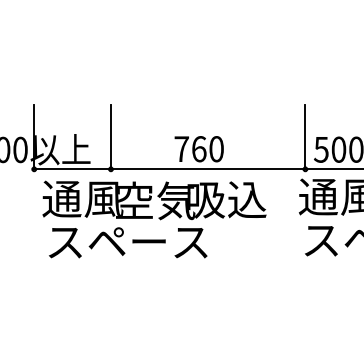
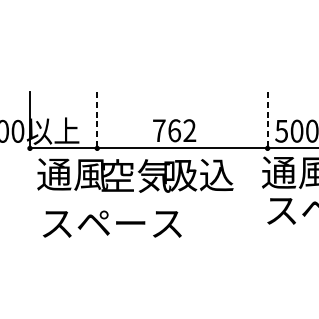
line: (110, 137) -> (96, 120), solid -> dashed
line: (305, 137) -> (267, 120), solid -> dashed
text: (216, 149) -> (189, 131), 760 -> 762
text: (128, 242) -> (112, 223), moved

